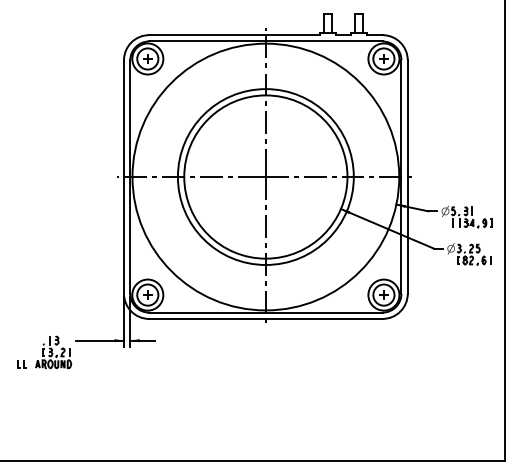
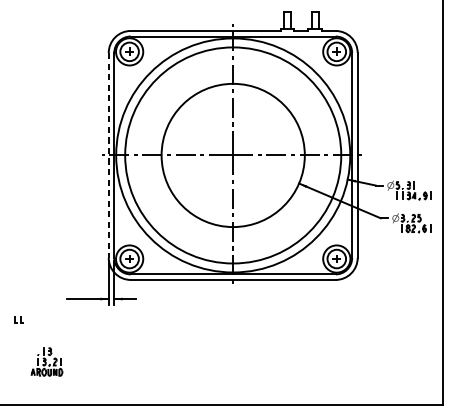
line: (124, 177) -> (109, 155), solid -> dashed
circle: (265, 177) -> (232, 155), size x1.4
part: (53, 352) -> (46, 362), moved

